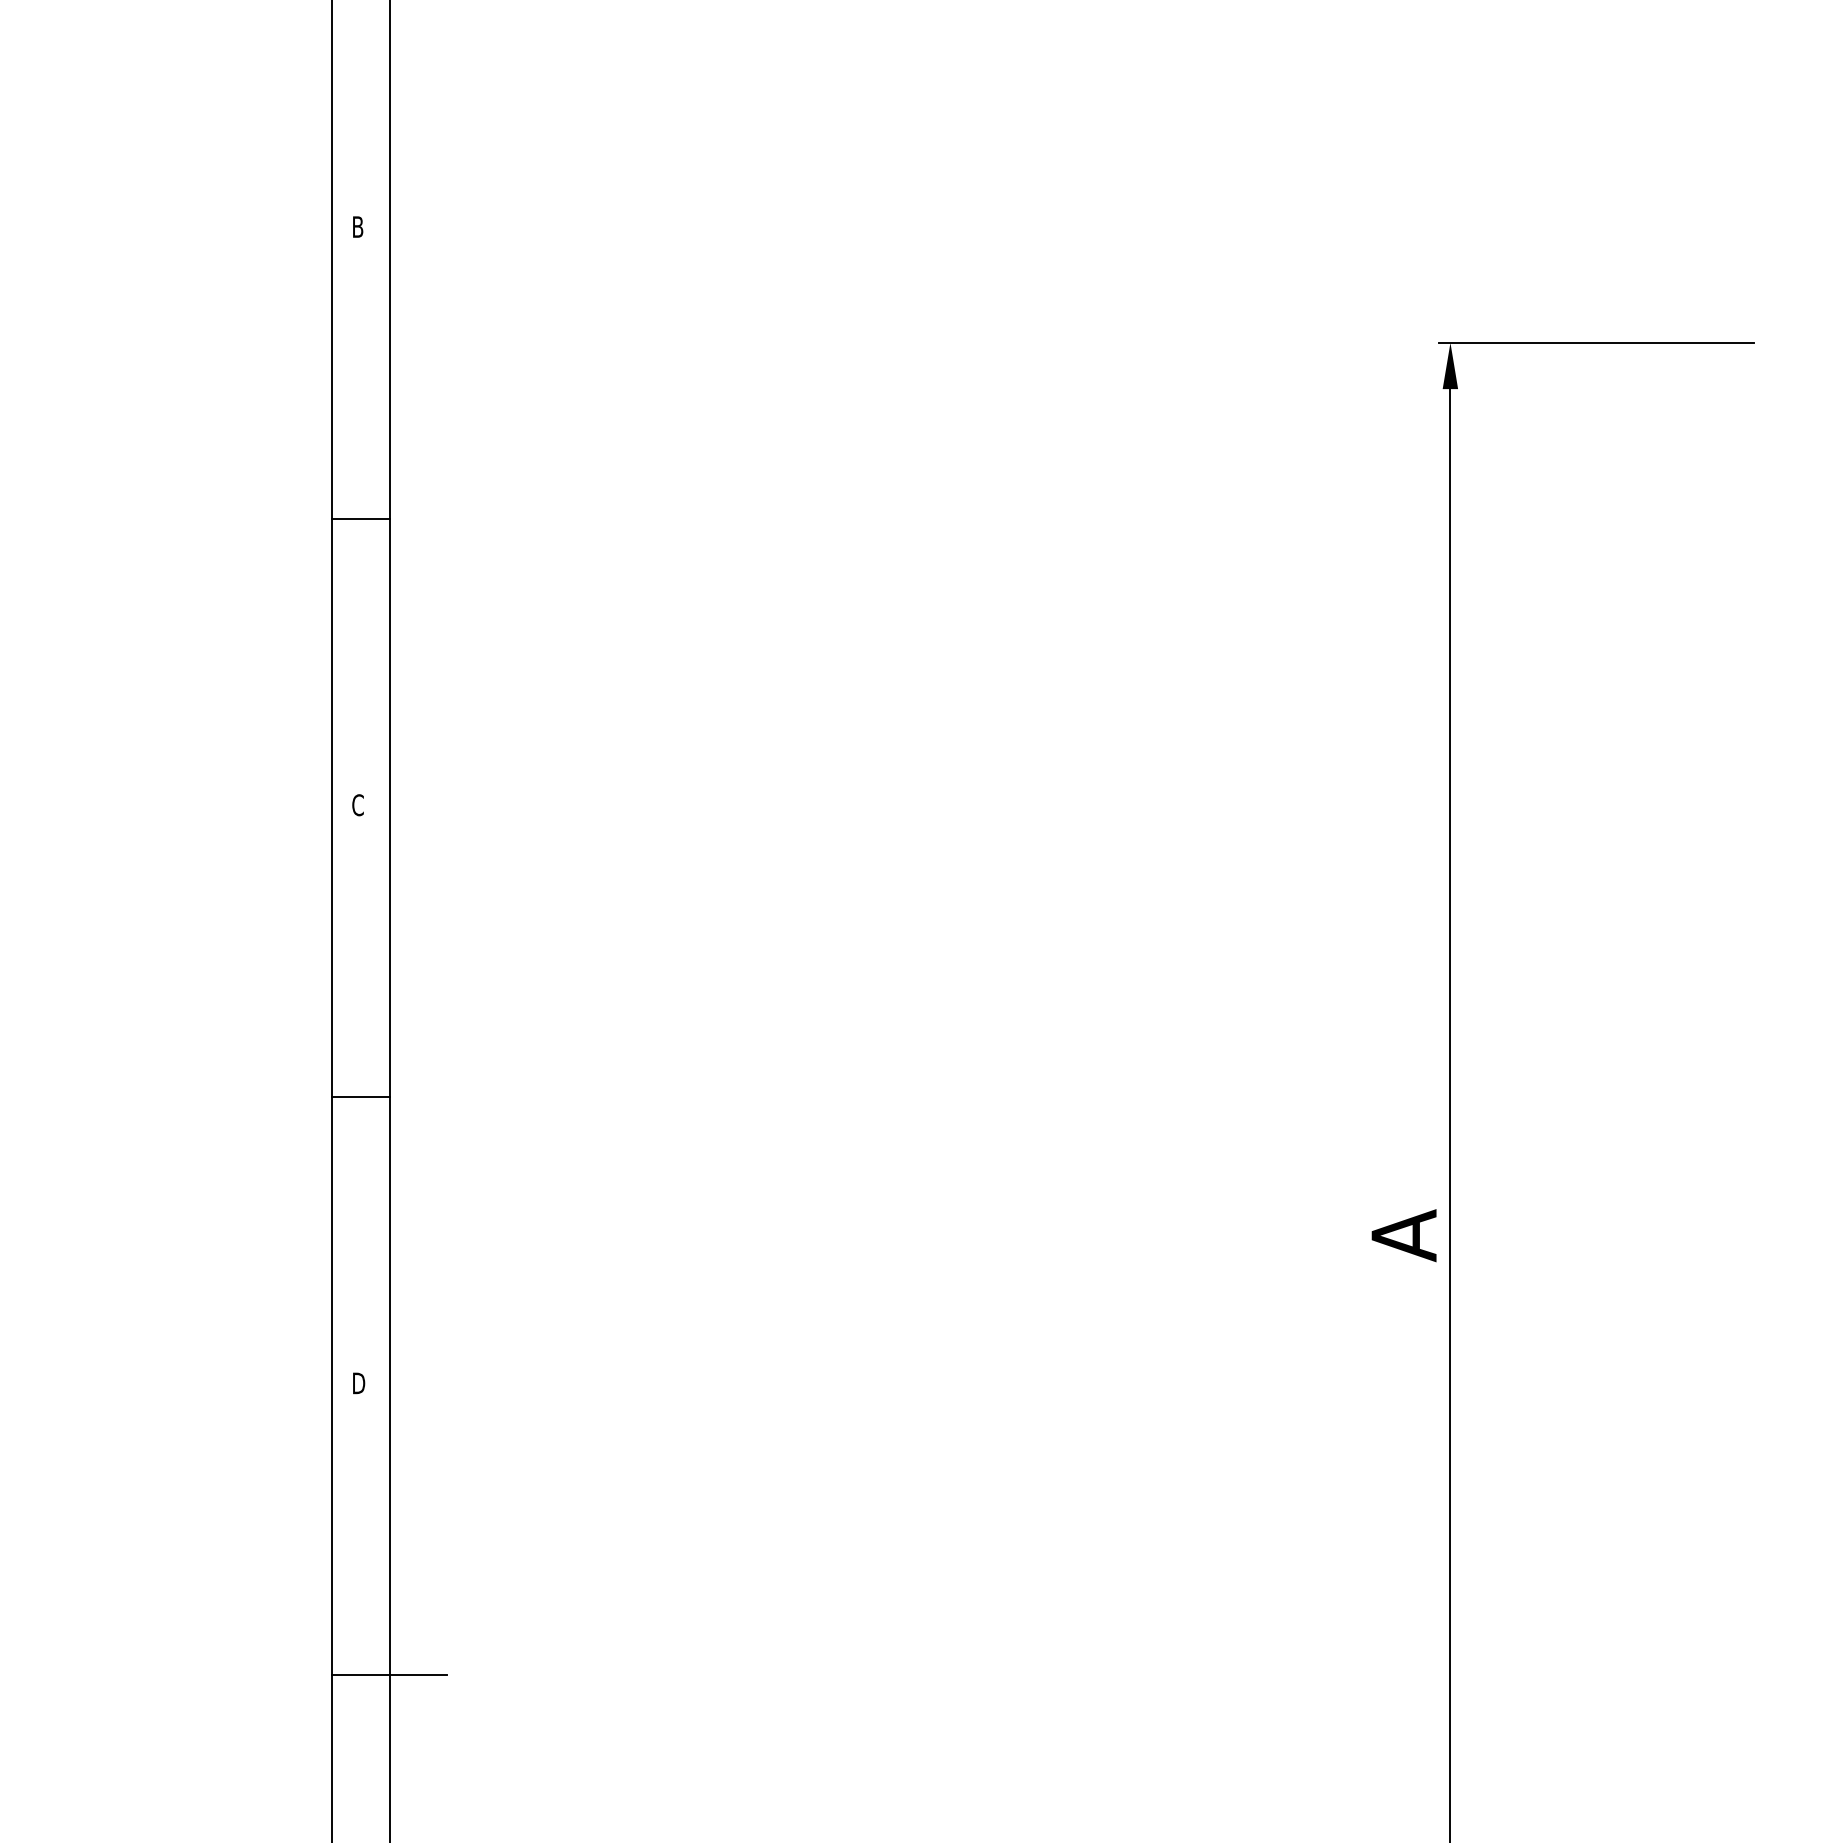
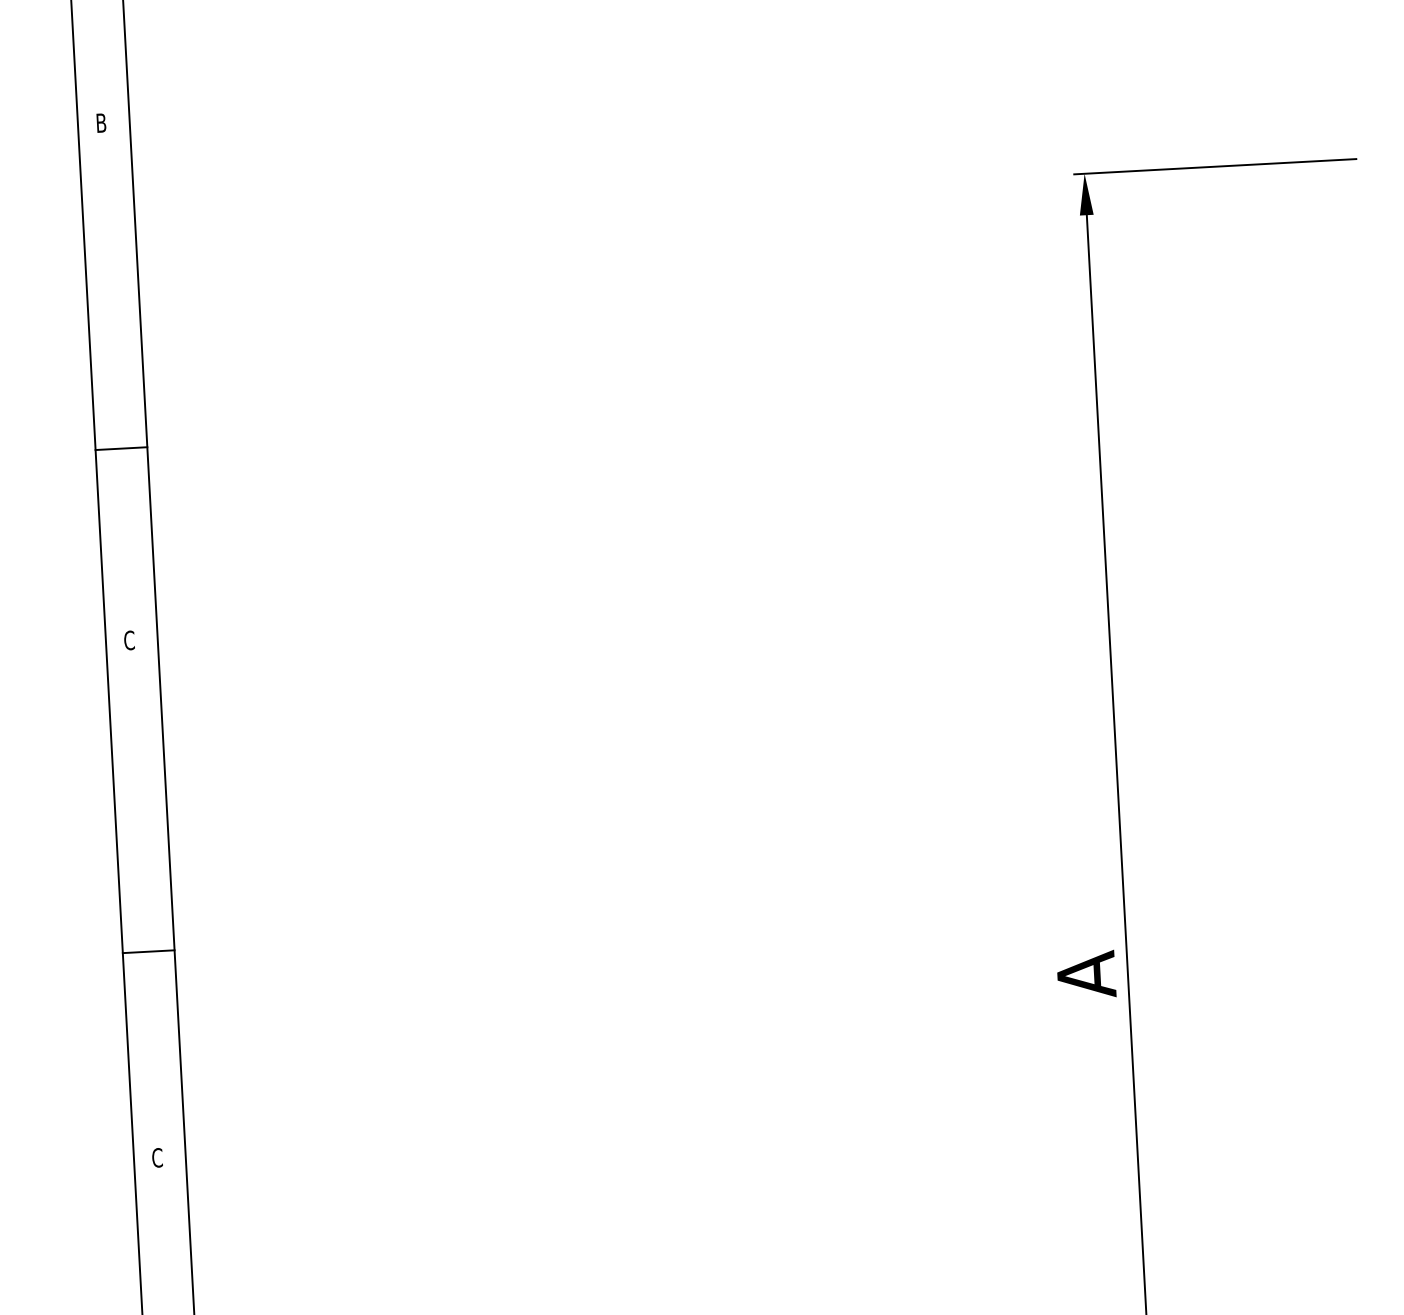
line: (360, 518) -> (121, 448), moved
line: (360, 1097) -> (148, 952), moved
text: (358, 1383) -> (157, 1157), D -> C

